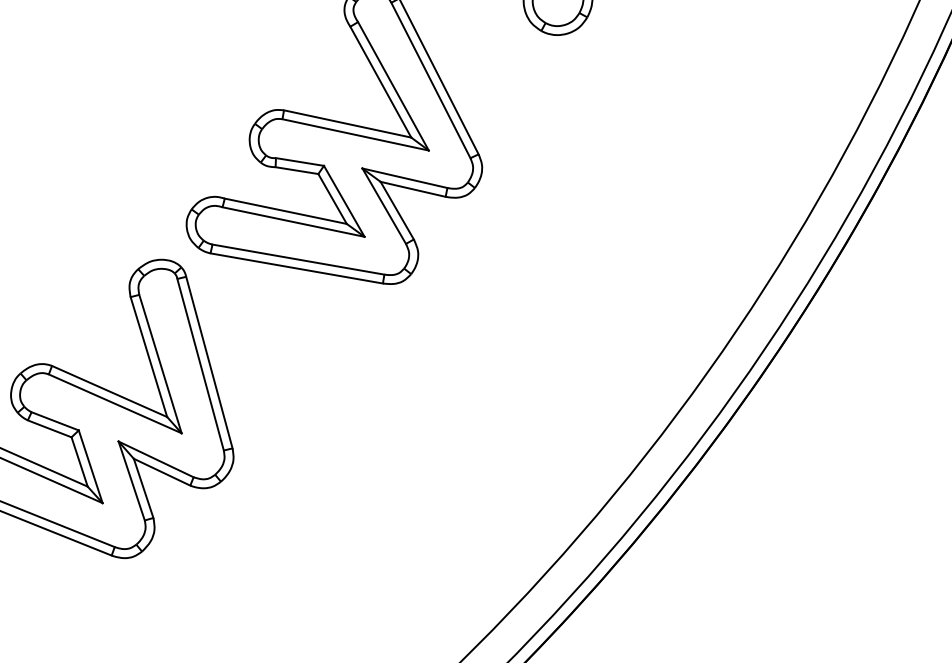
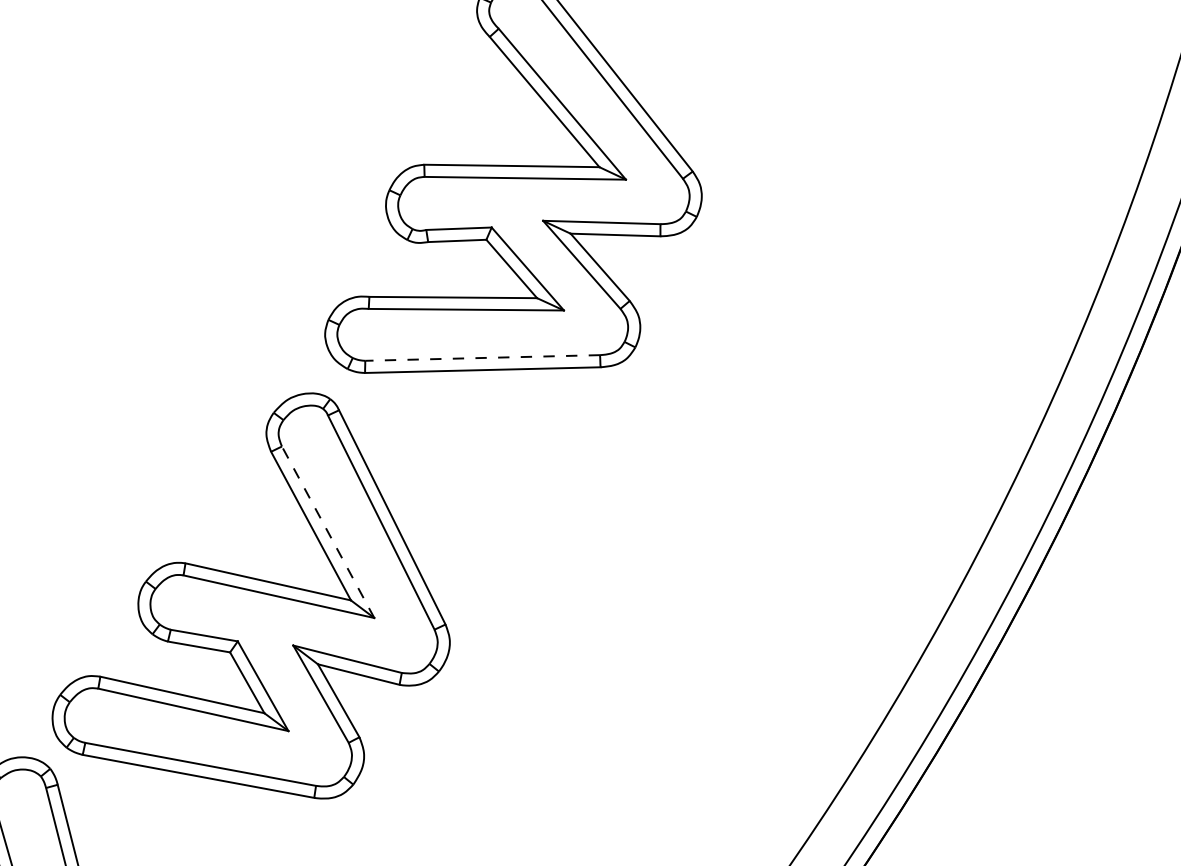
line: (297, 259) -> (481, 358), solid -> dashed
line: (160, 363) -> (328, 531), solid -> dashed

